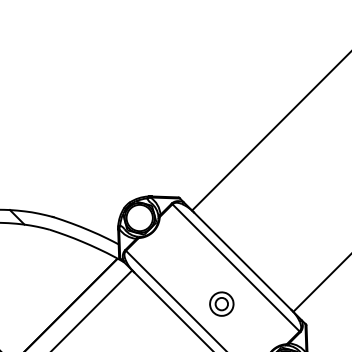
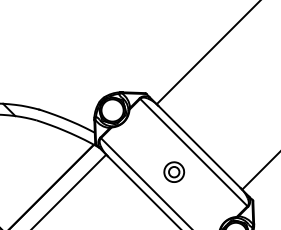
part: (221, 303) -> (173, 171), moved

